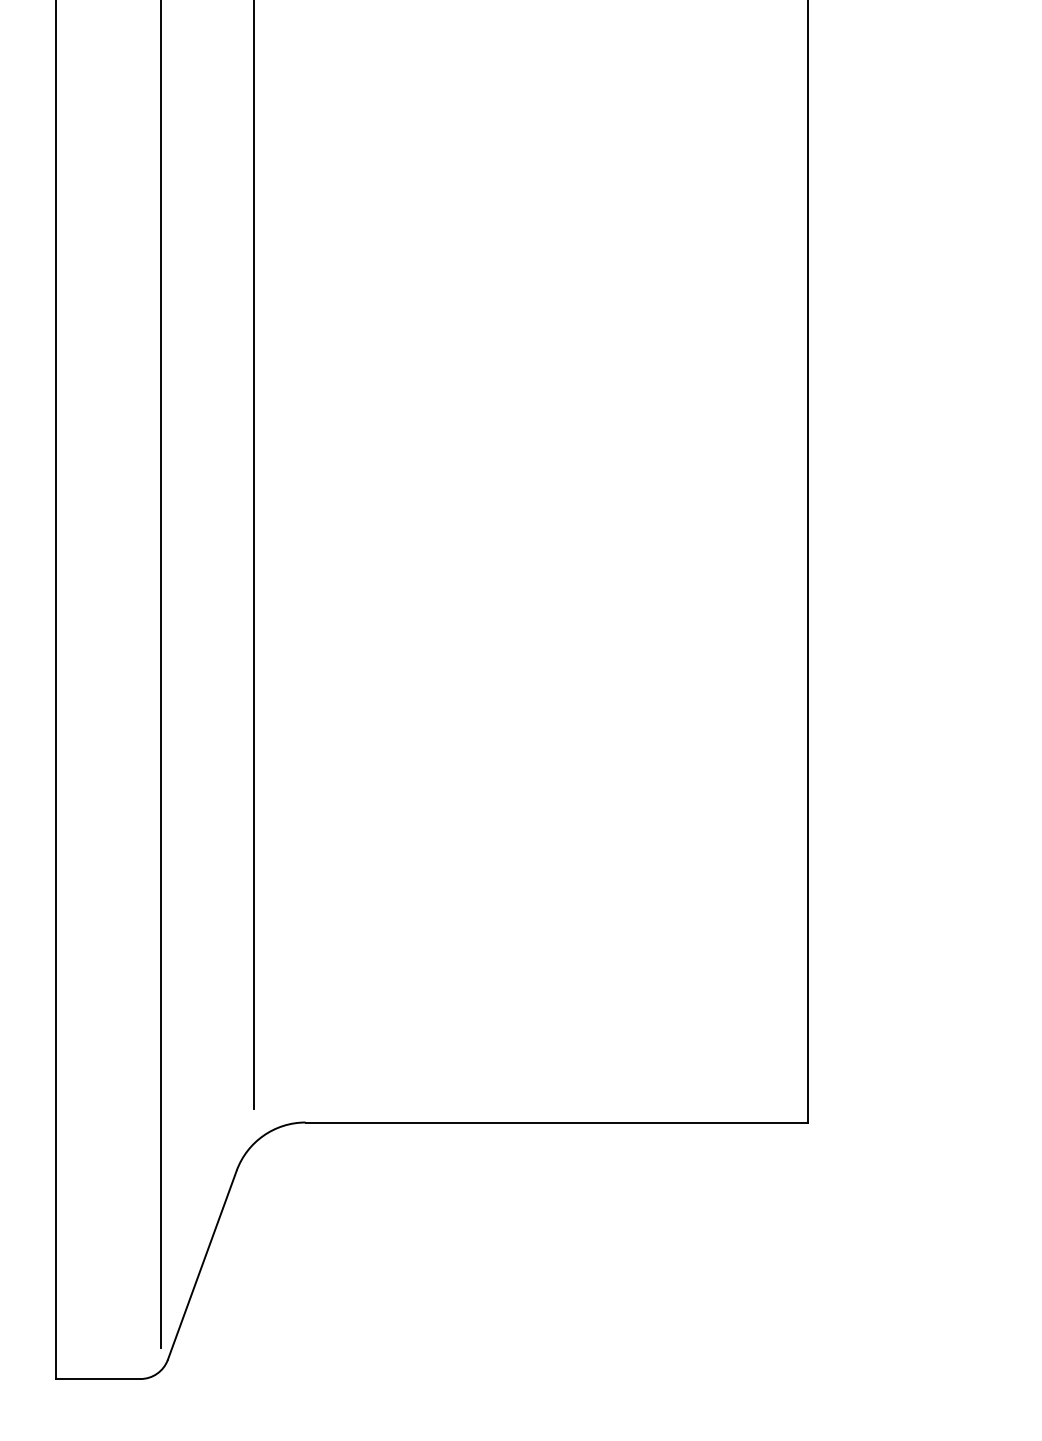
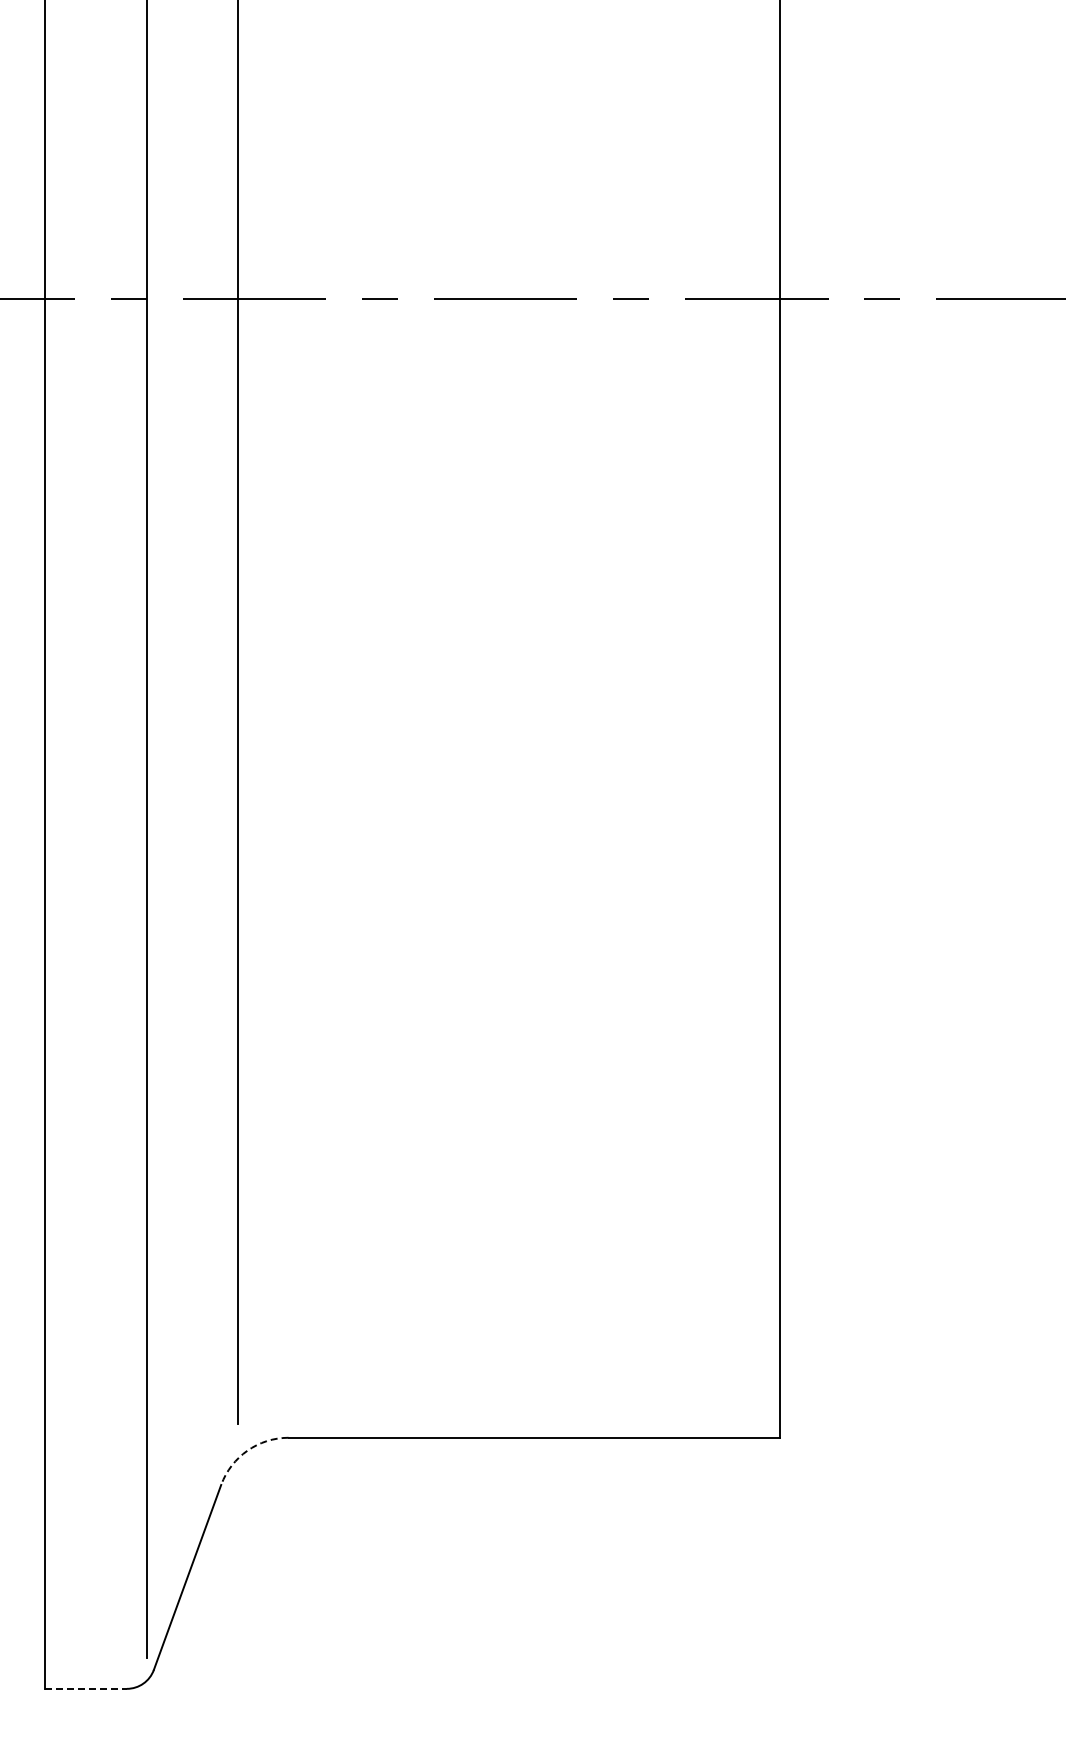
arc: (263, 1135) -> (247, 1450), solid -> dashed
line: (99, 1378) -> (86, 1688), solid -> dashed

